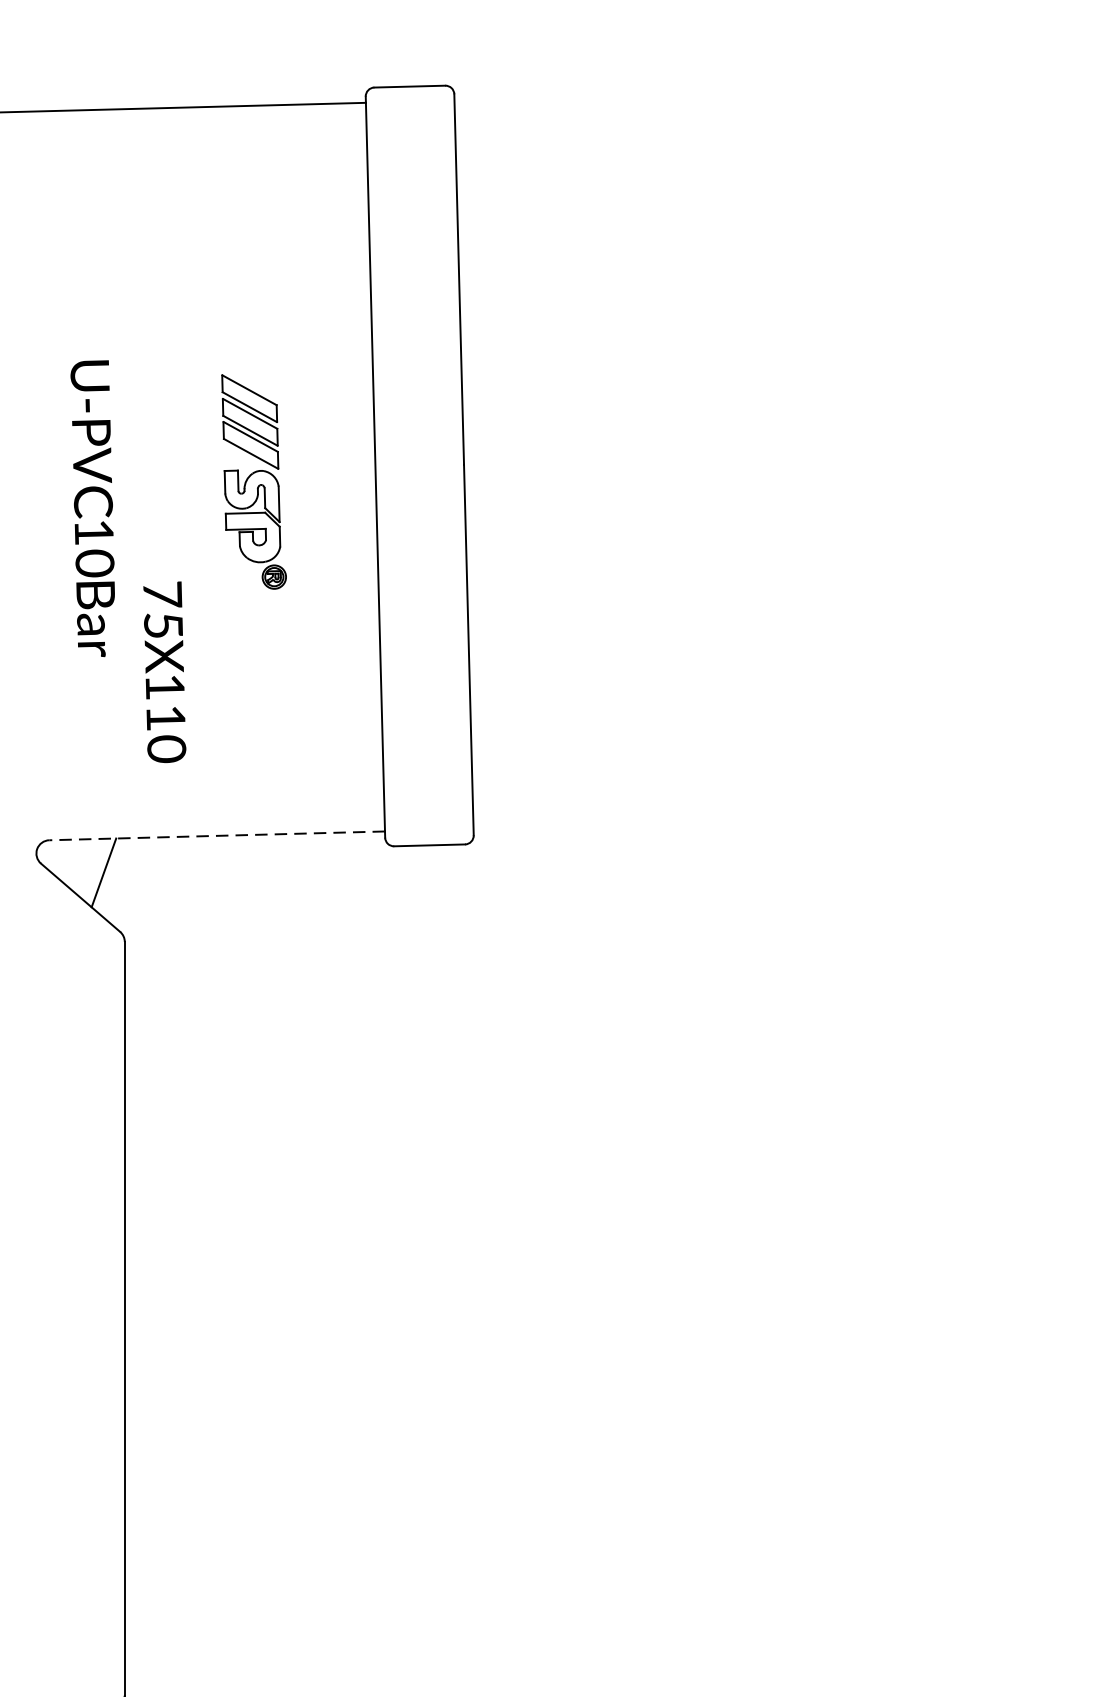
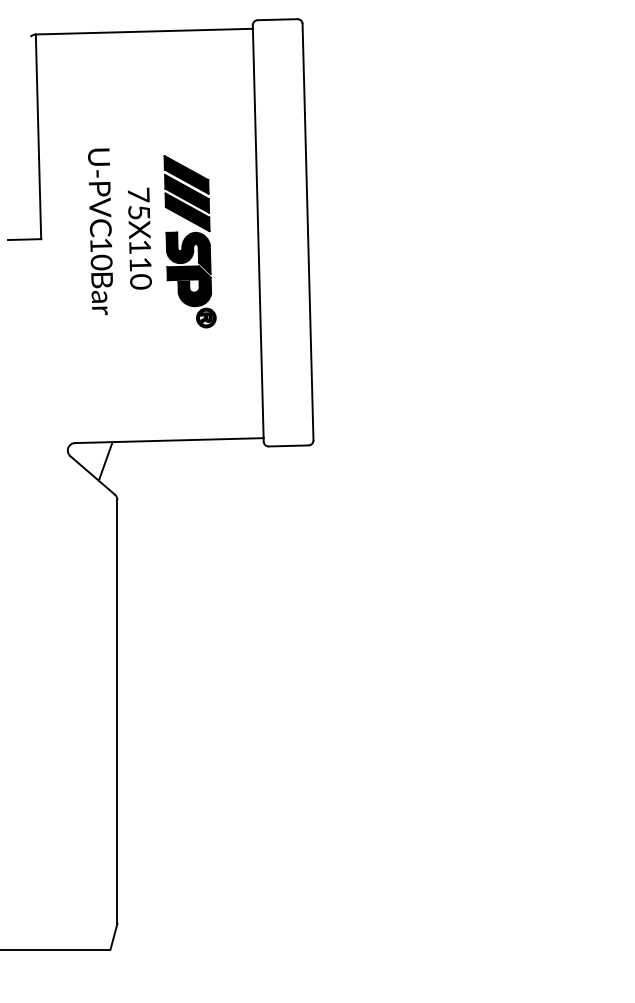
part: (253, 481) -> (189, 241), size x1.43
text: (92, 508) -> (100, 231), moved
text: (164, 671) -> (139, 238), moved
line: (215, 835) -> (168, 440), dashed -> solid

